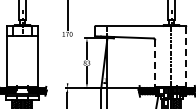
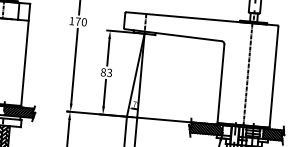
line: (186, 57) -> (274, 77), dashed -> solid
line: (67, 60) -> (74, 65), added
line: (155, 64) -> (221, 85), dashed -> solid

